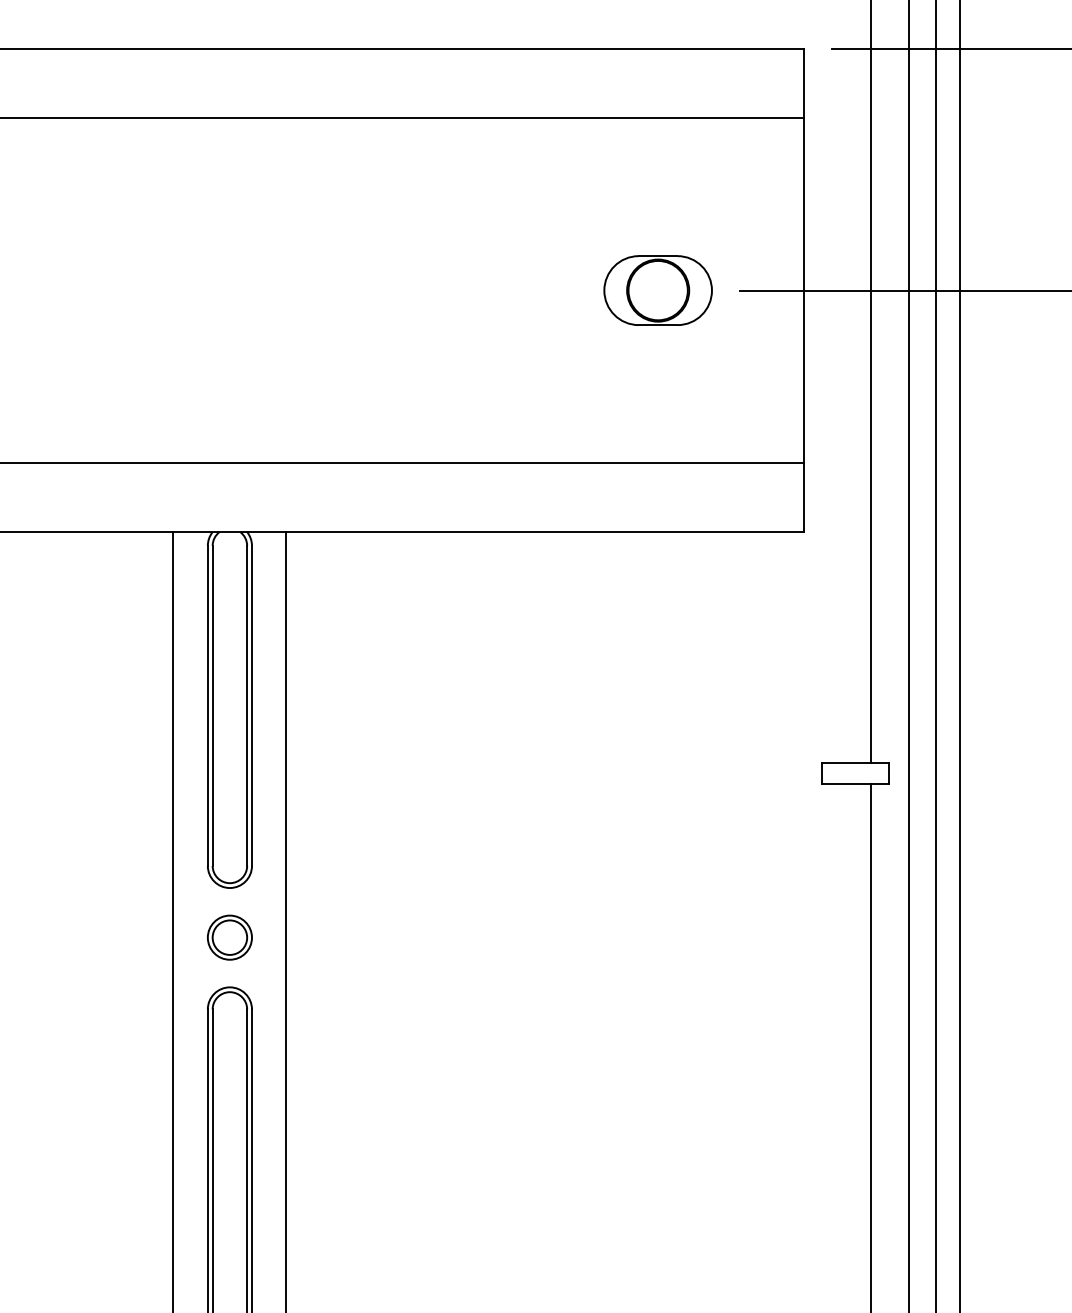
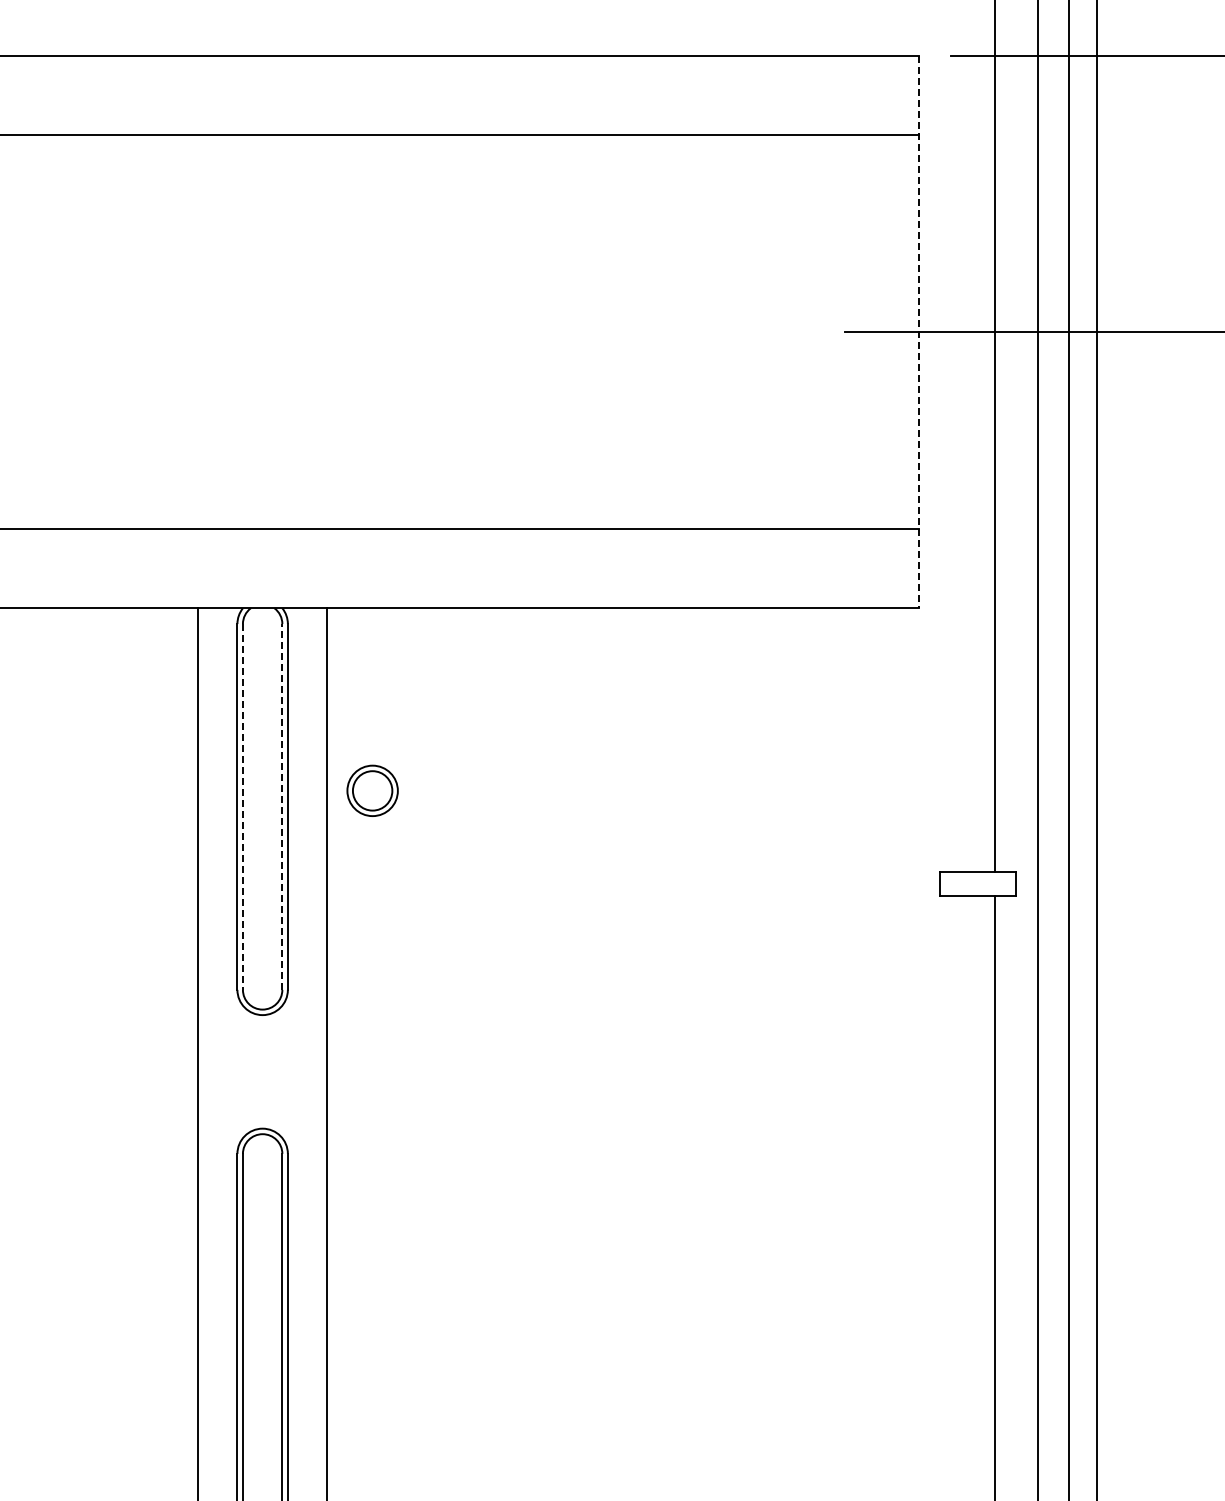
part: (657, 290) -> (751, 332), removed
line: (804, 290) -> (919, 332), solid -> dashed
line: (212, 705) -> (242, 806), solid -> dashed
line: (247, 705) -> (282, 806), solid -> dashed
part: (229, 937) -> (372, 790), moved

